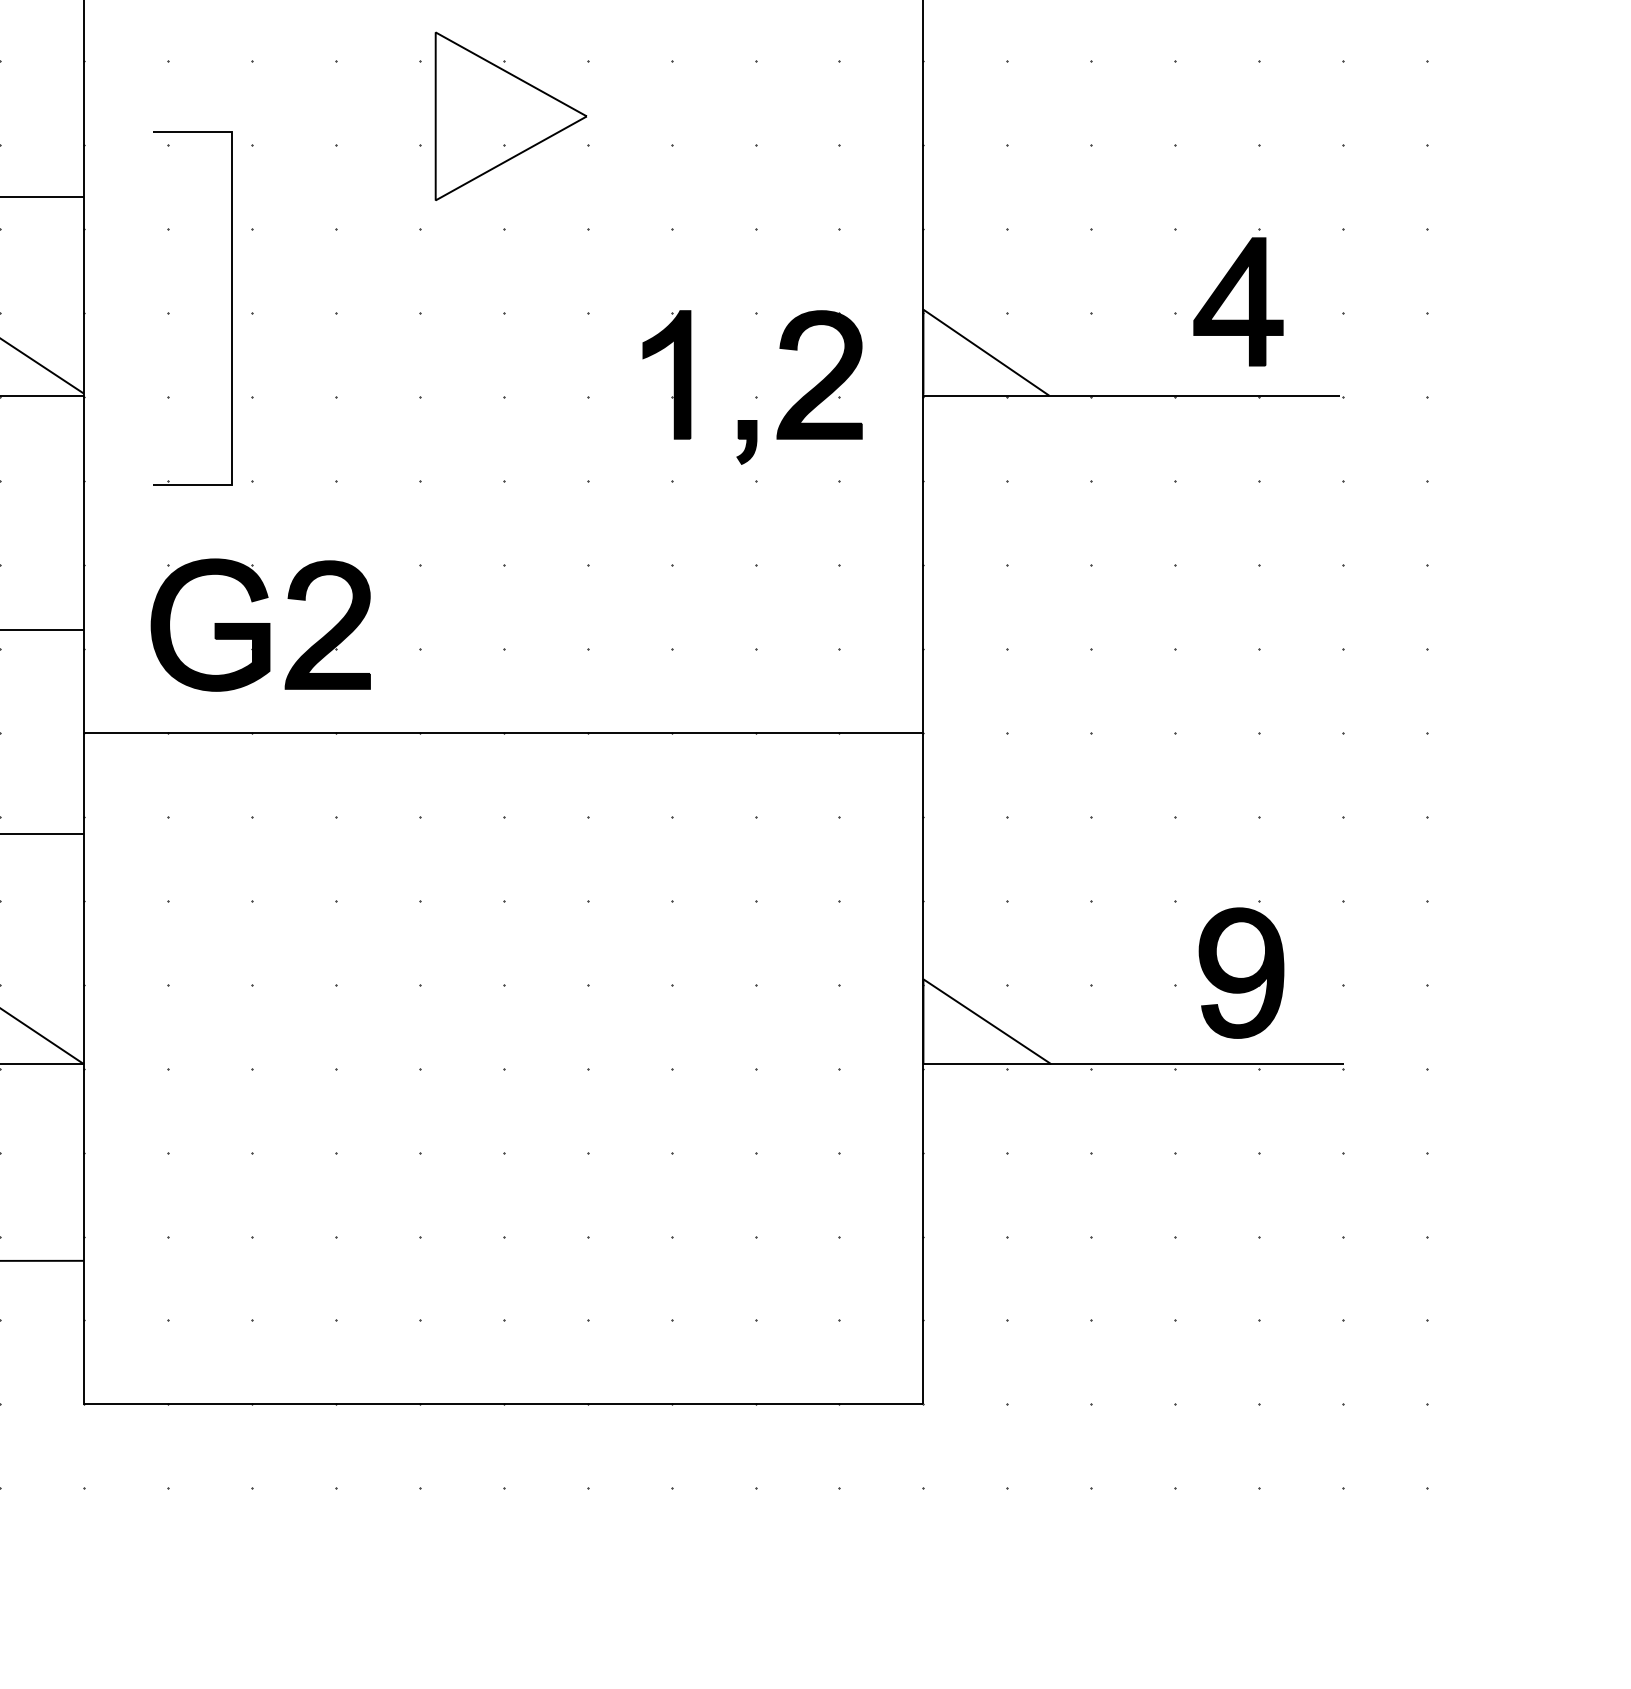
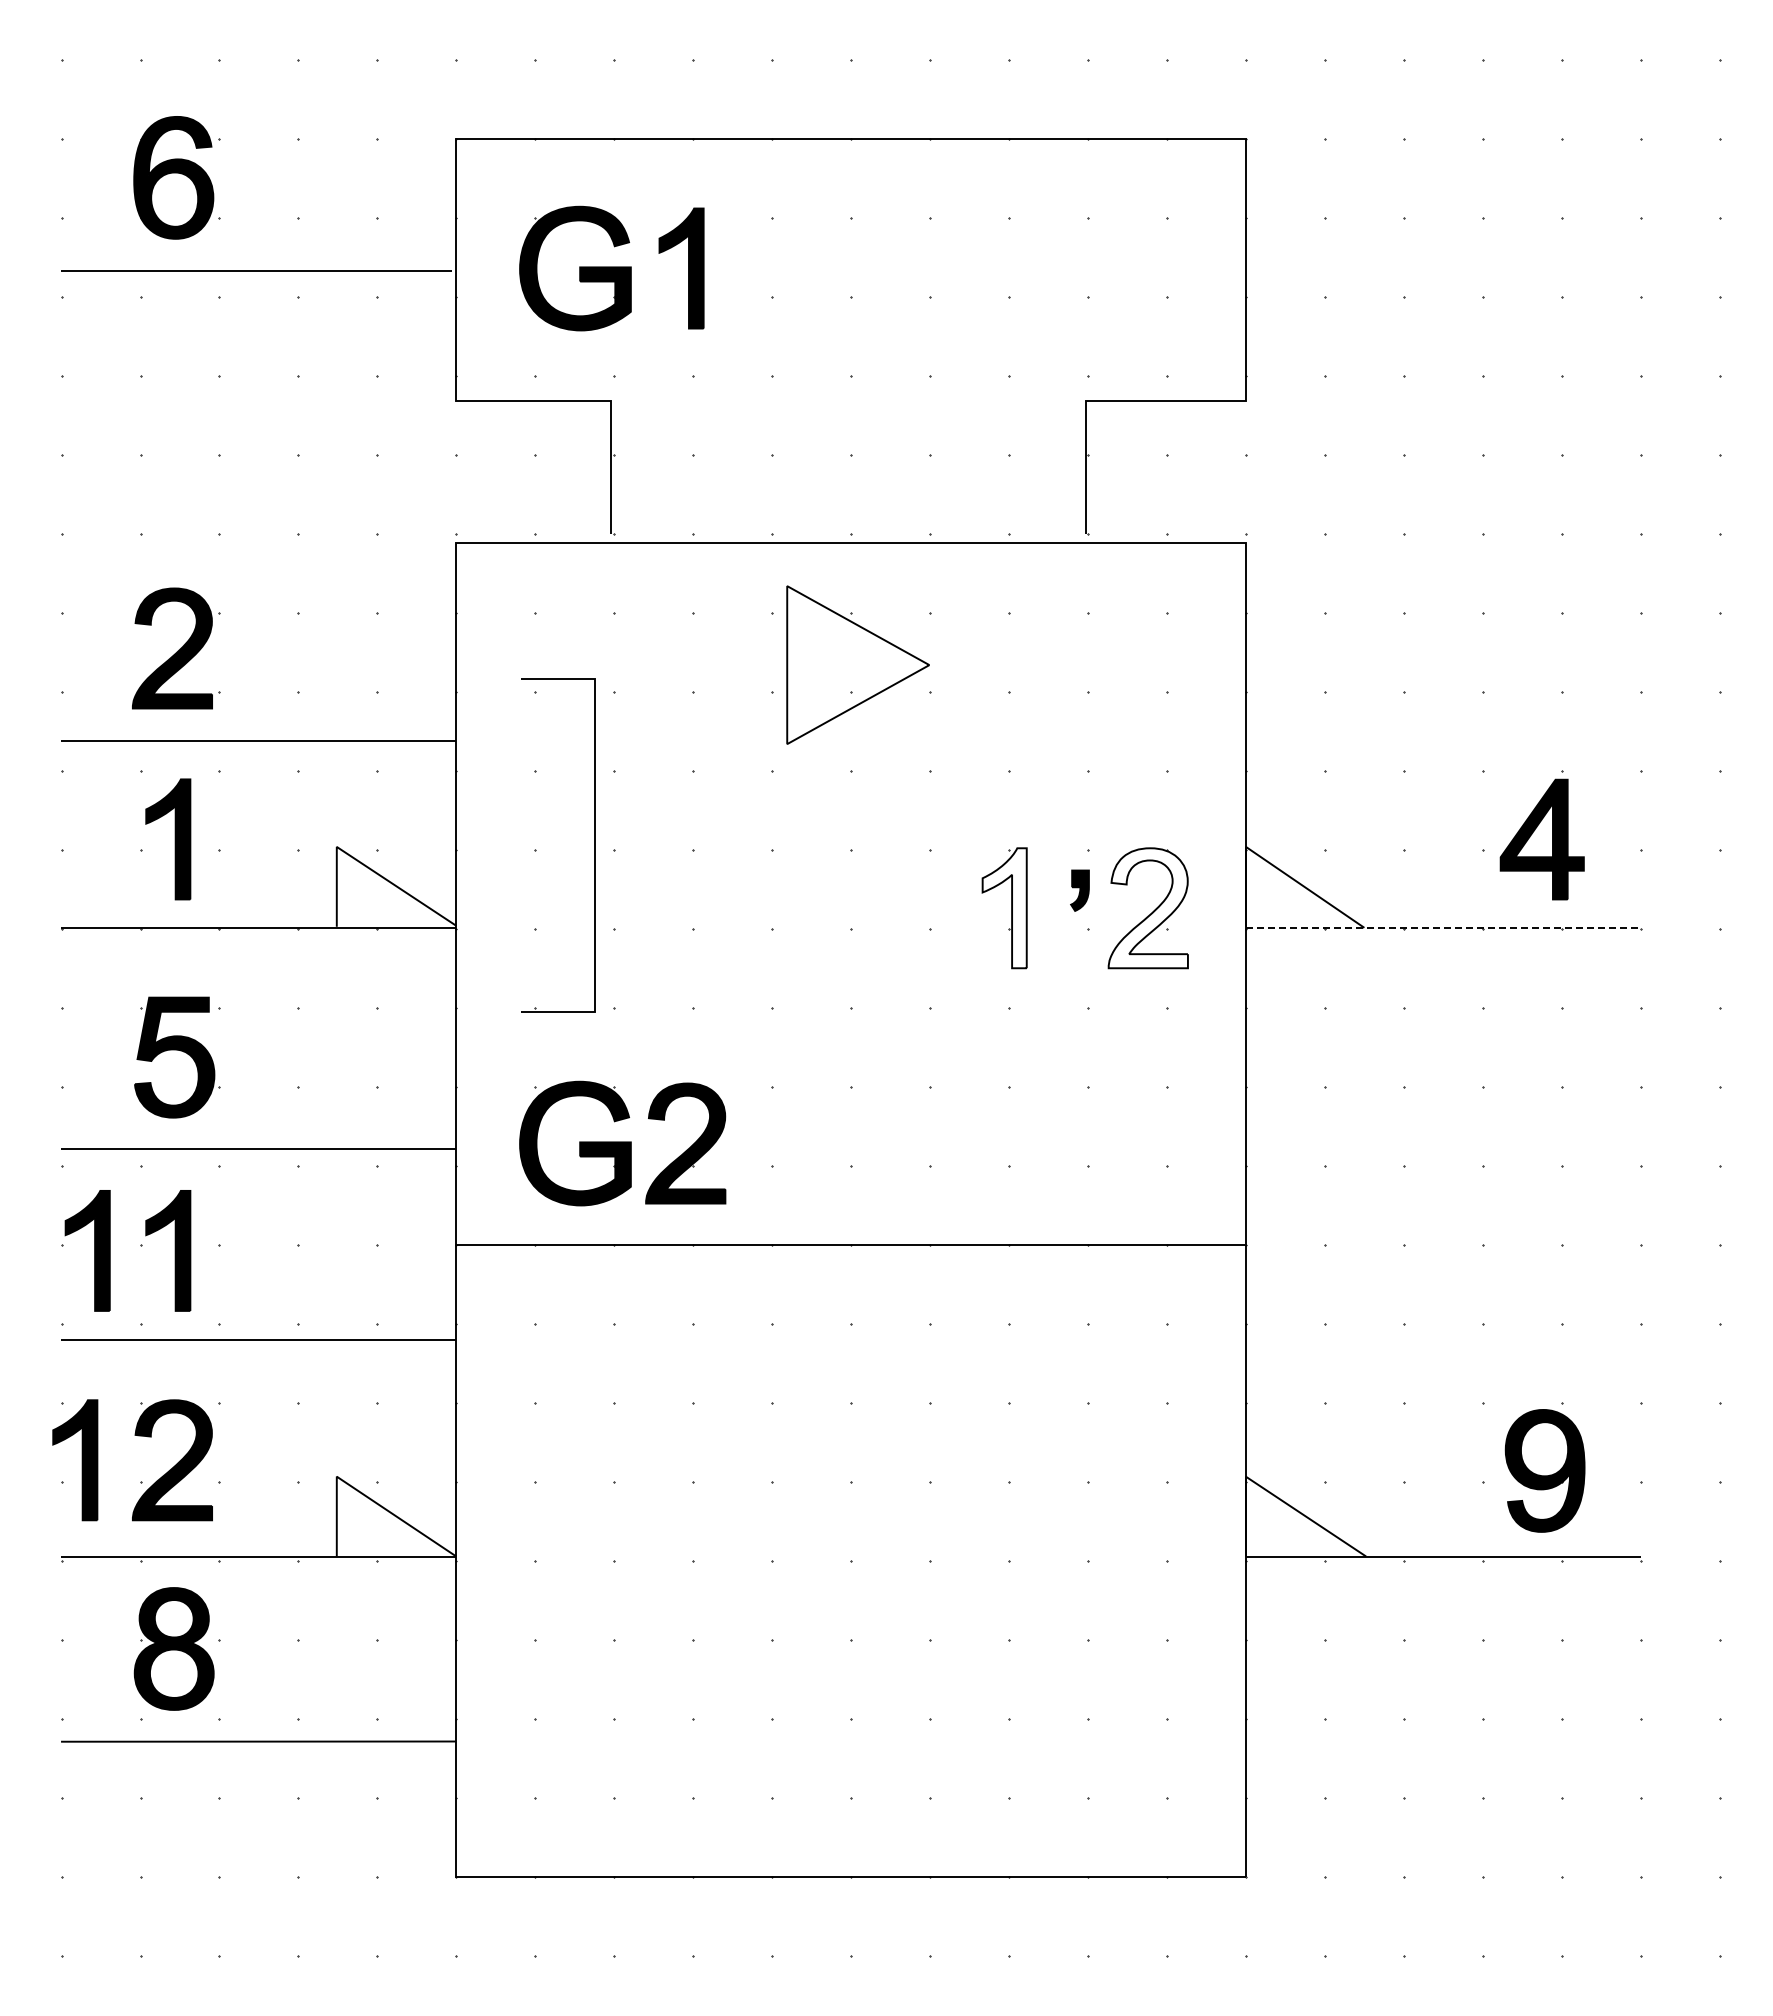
fill: (666, 375) -> (1004, 908), removed
fill: (818, 375) -> (1147, 908), removed
line: (1132, 395) -> (1442, 927), solid -> dashed
part: (746, 442) -> (1079, 890), moved

